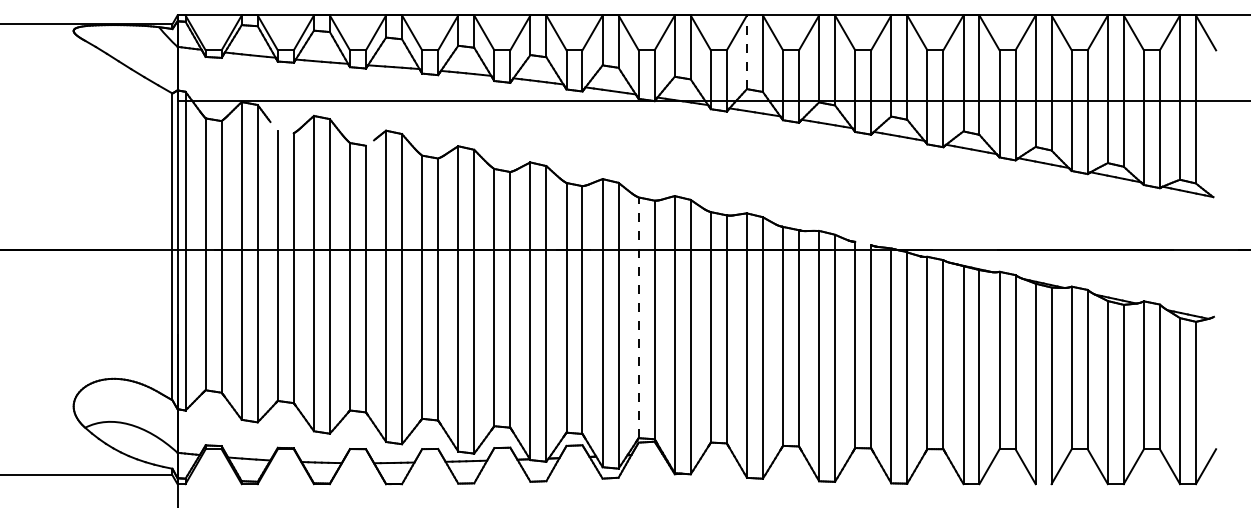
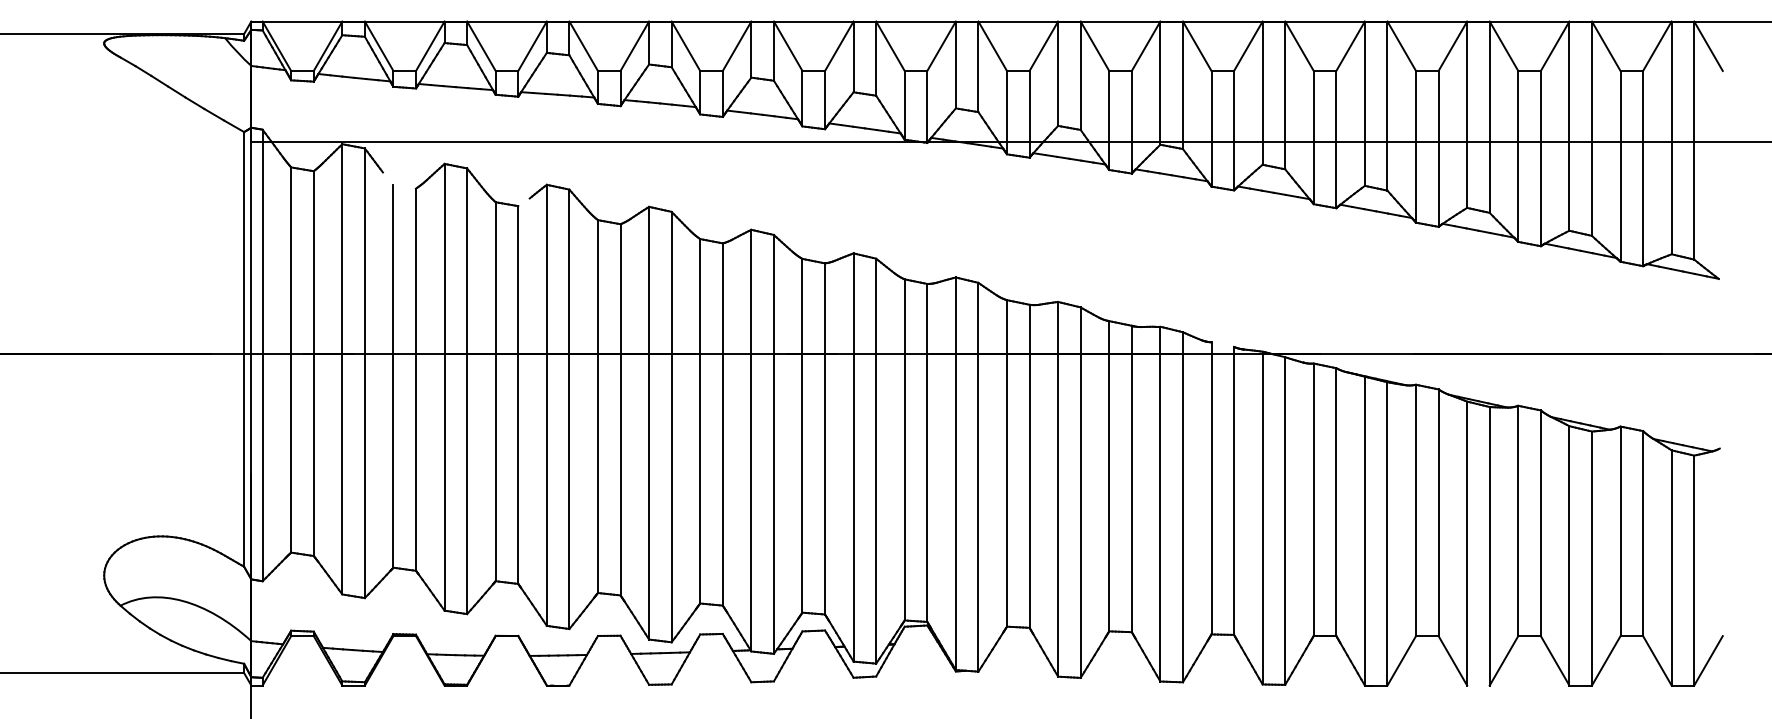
line: (747, 52) -> (1058, 73), dashed -> solid
line: (638, 317) -> (904, 449), dashed -> solid

